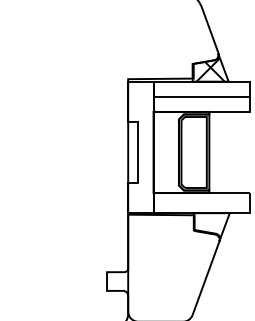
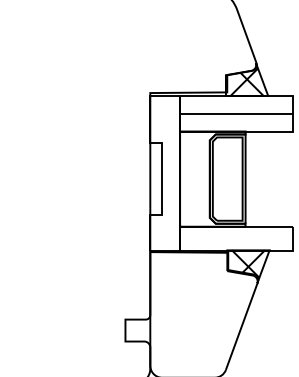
hatch: (211, 224) -> (248, 263), added

